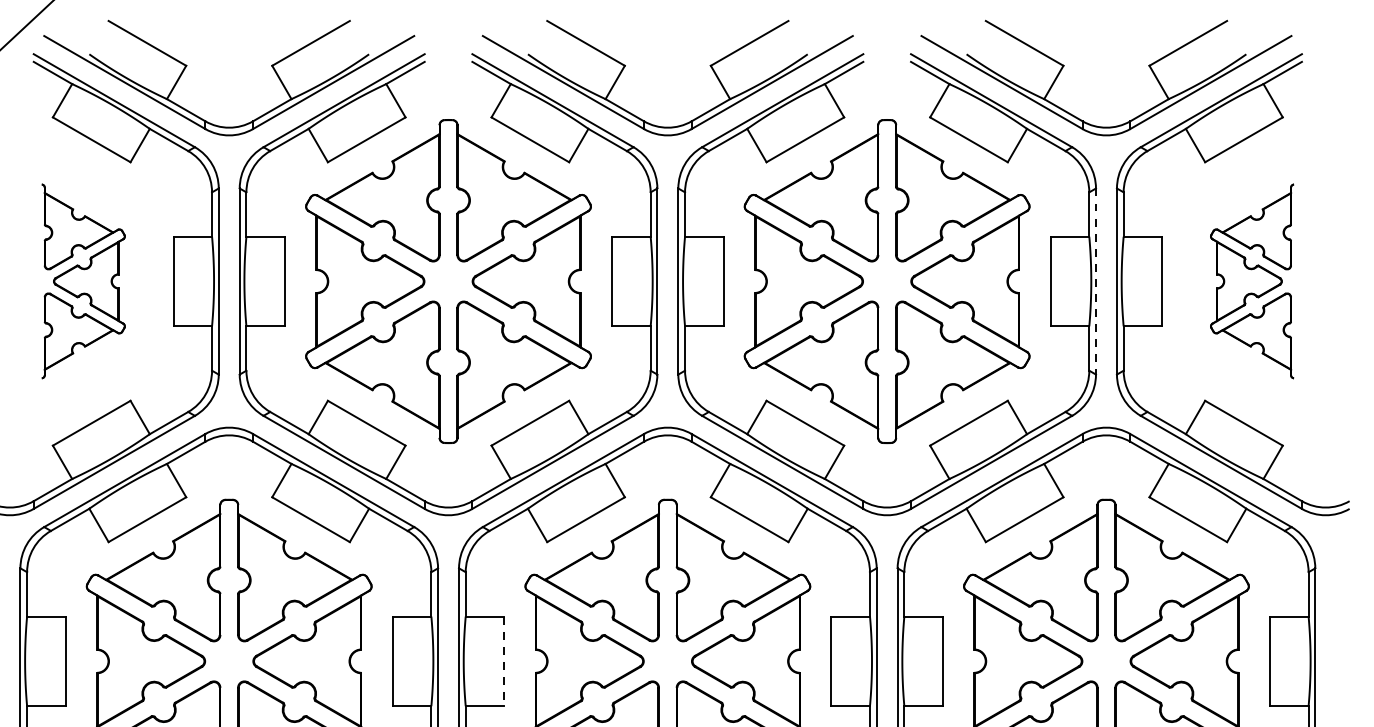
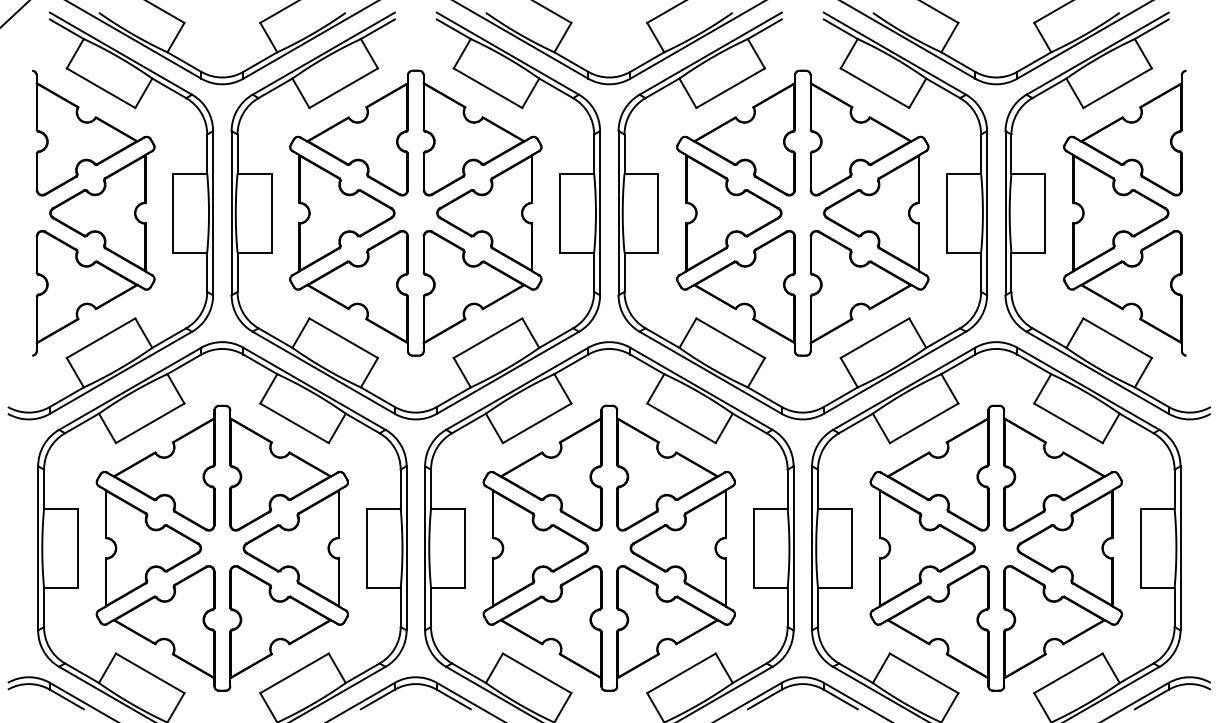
part: (83, 280) -> (93, 212), size x1.67
part: (1251, 280) -> (1124, 212), size x1.67
line: (1096, 281) -> (987, 213), dashed -> solid
line: (503, 661) -> (464, 548), dashed -> solid

